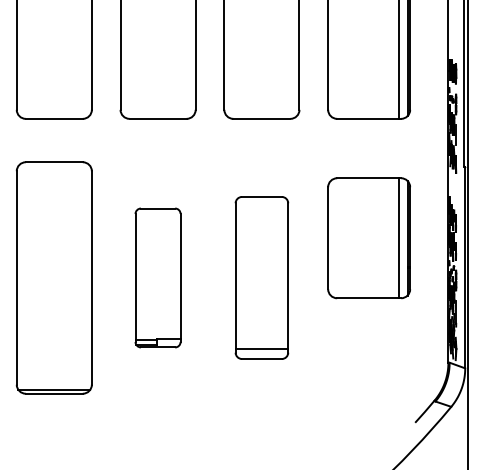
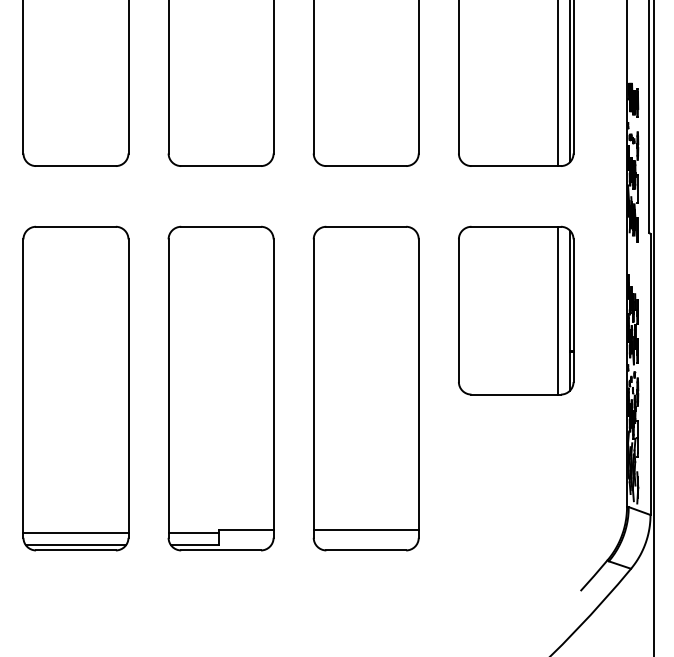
part: (368, 238) -> (515, 311), moved
part: (157, 277) -> (220, 387), size x1.67
part: (261, 277) -> (365, 387), size x1.43
line: (53, 380) -> (74, 531), added

